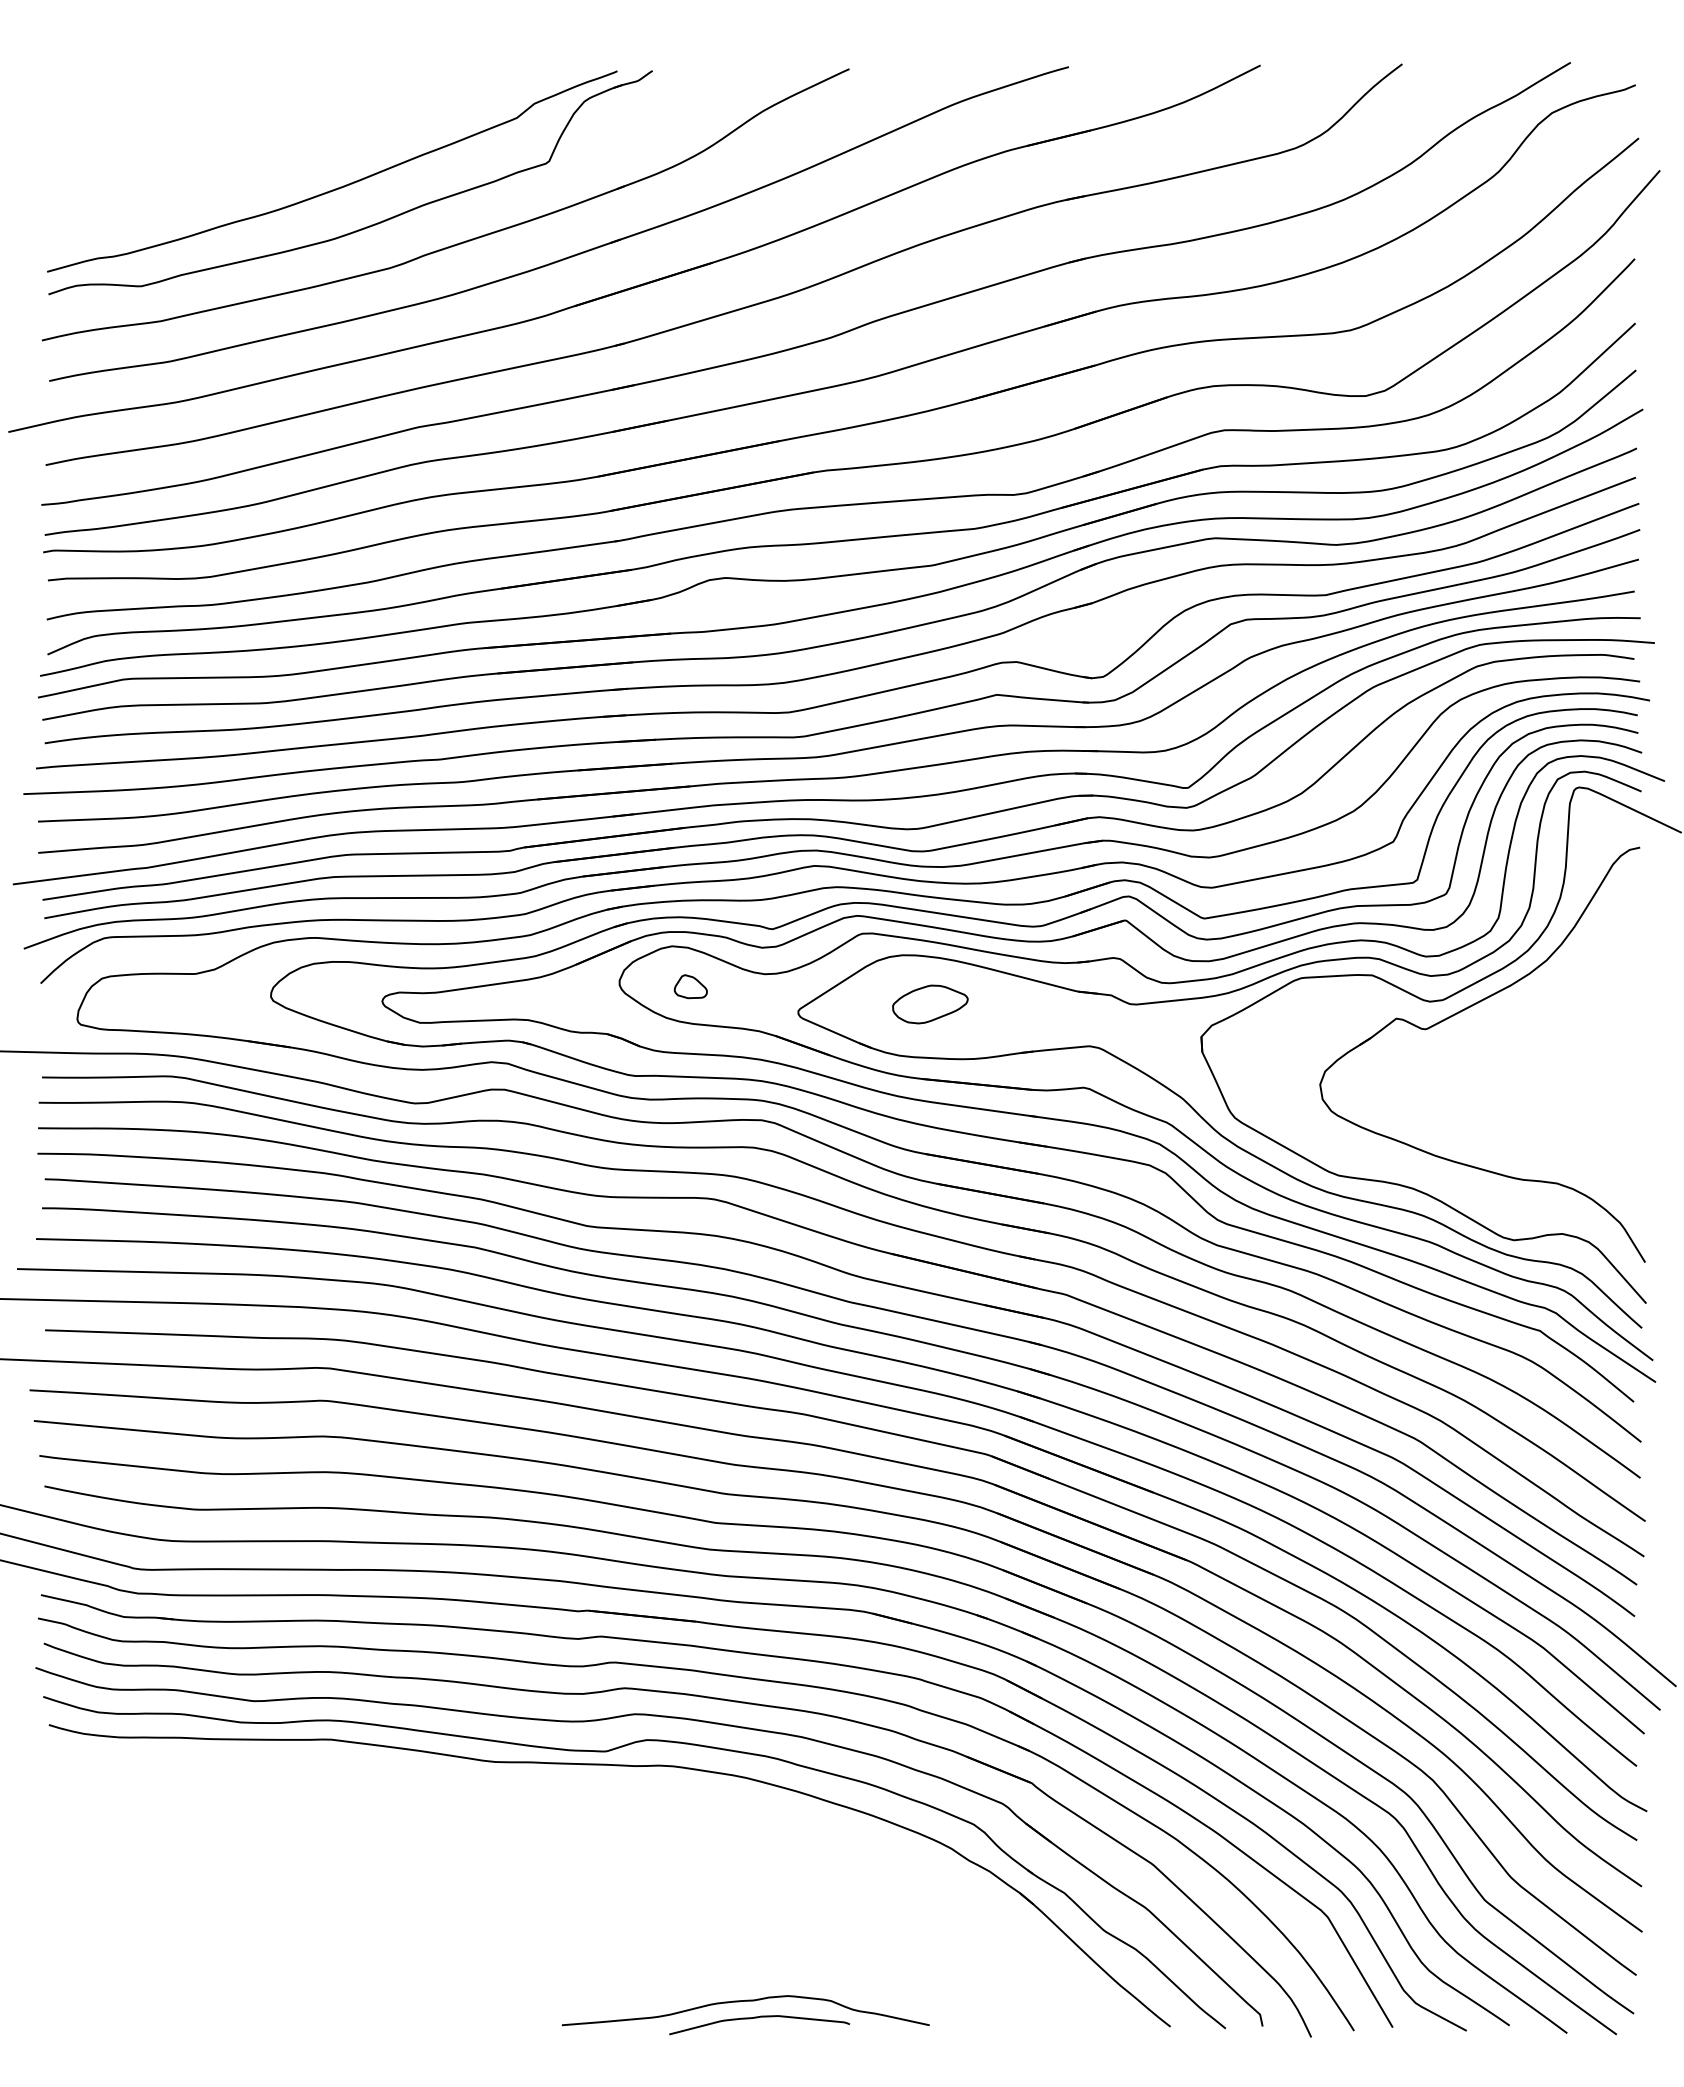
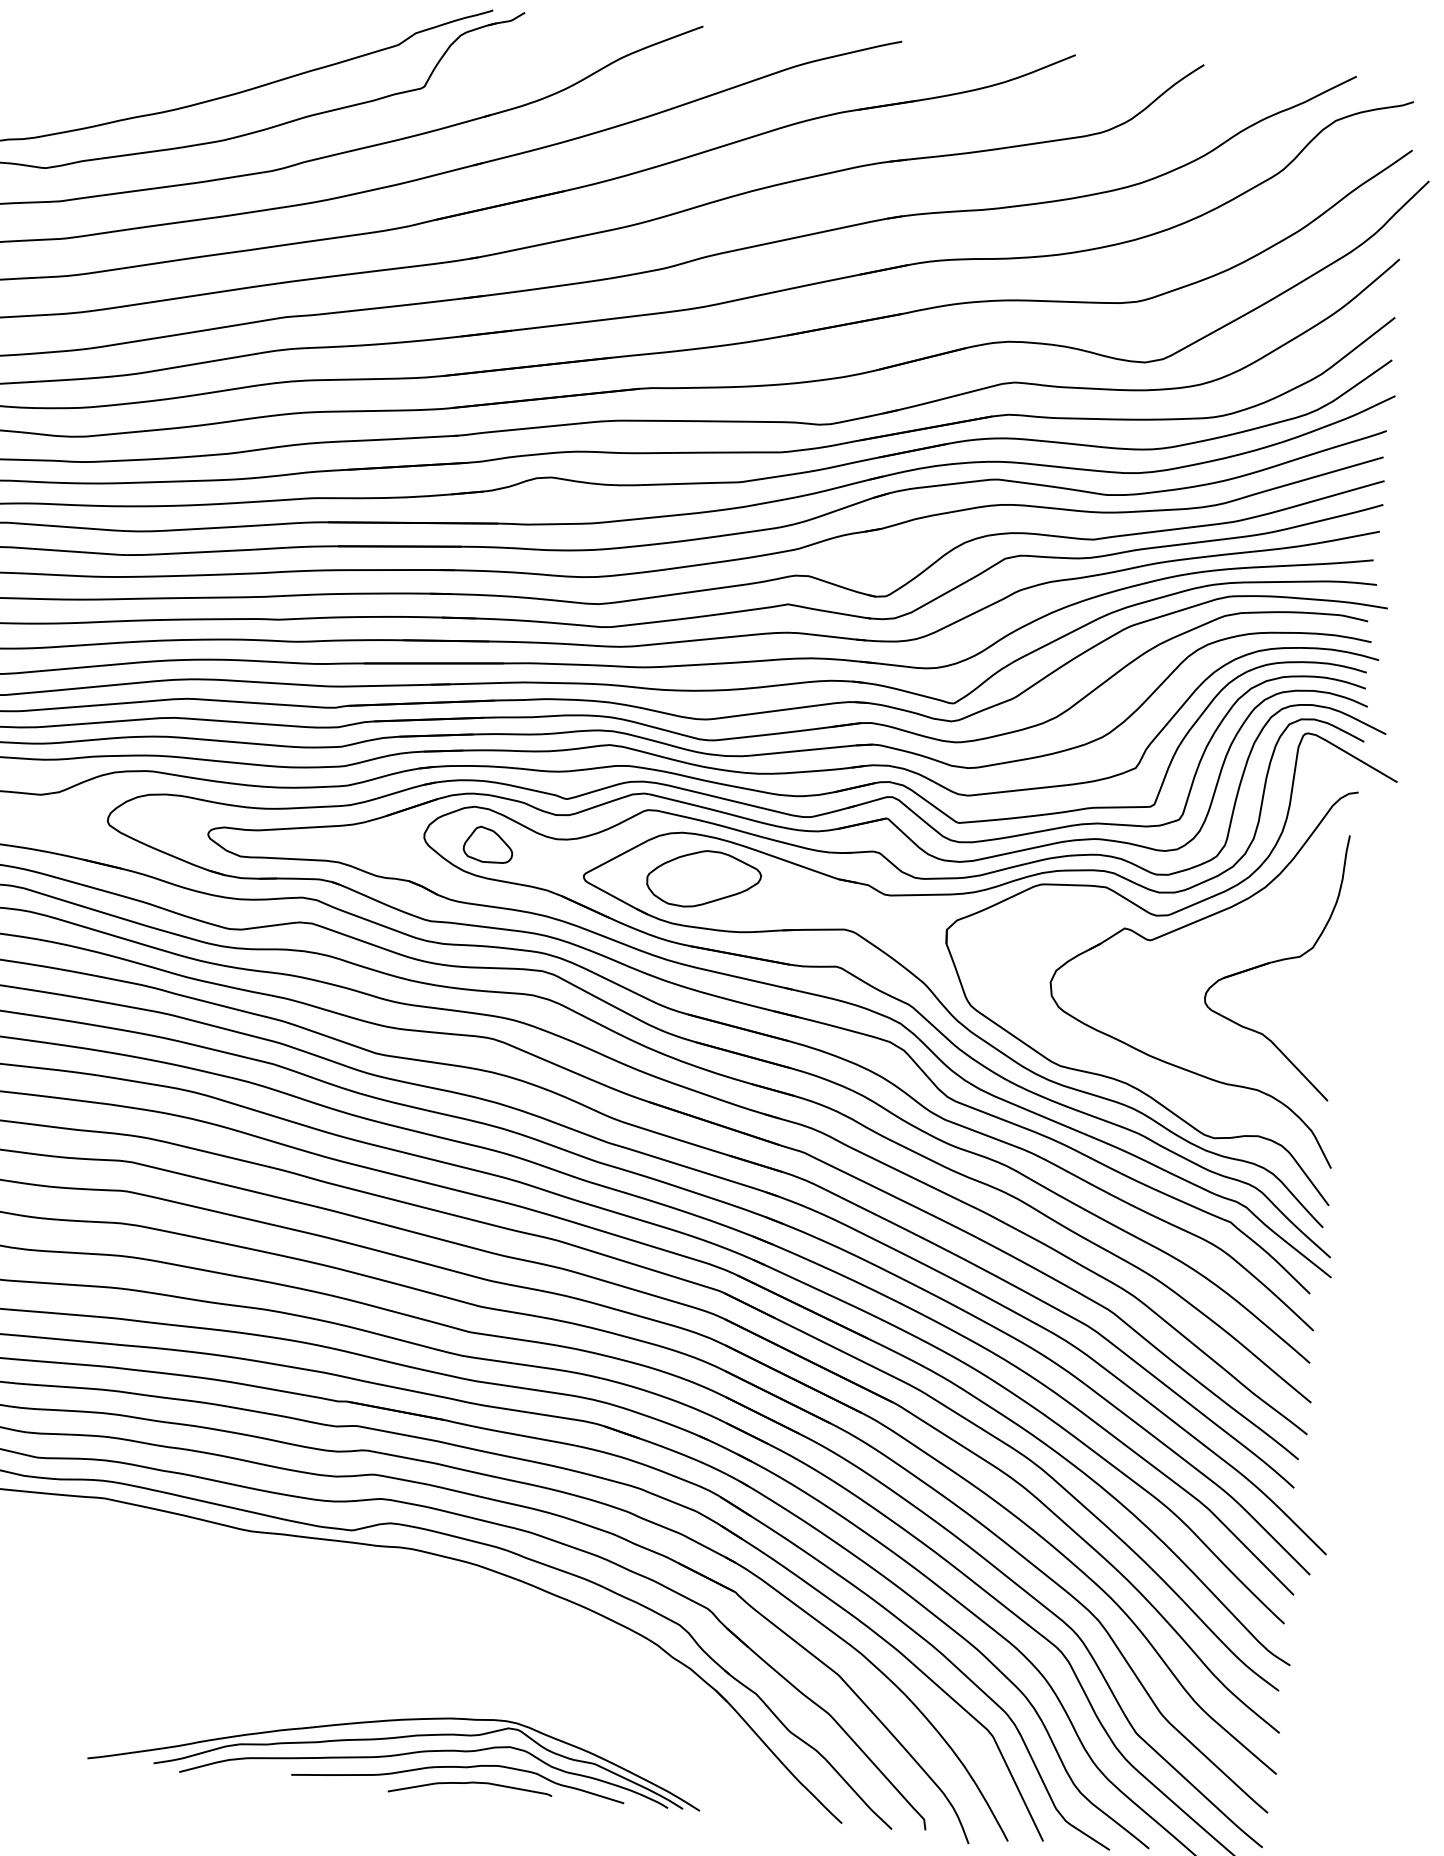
part: (690, 986) -> (488, 844), size x1.67
part: (930, 1004) -> (704, 879), size x1.67
part: (1562, 1042) -> (1273, 962), added
part: (674, 1989) -> (395, 1751), added

